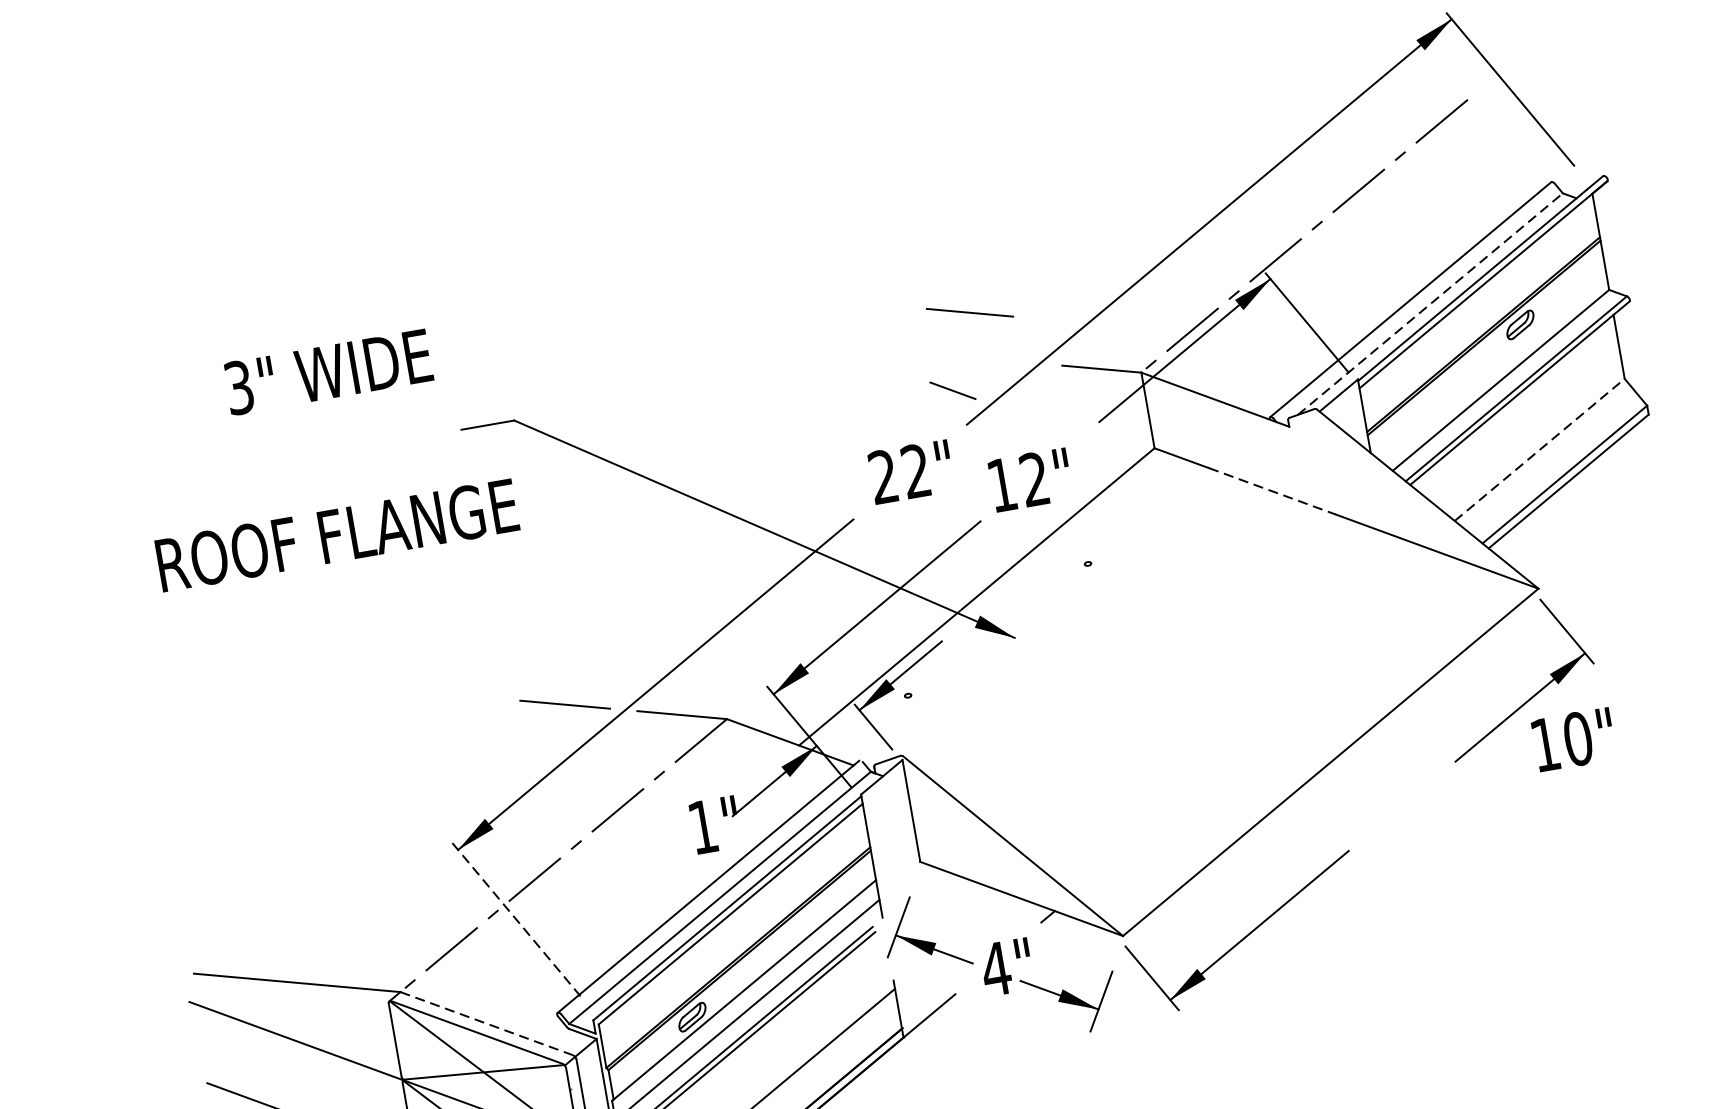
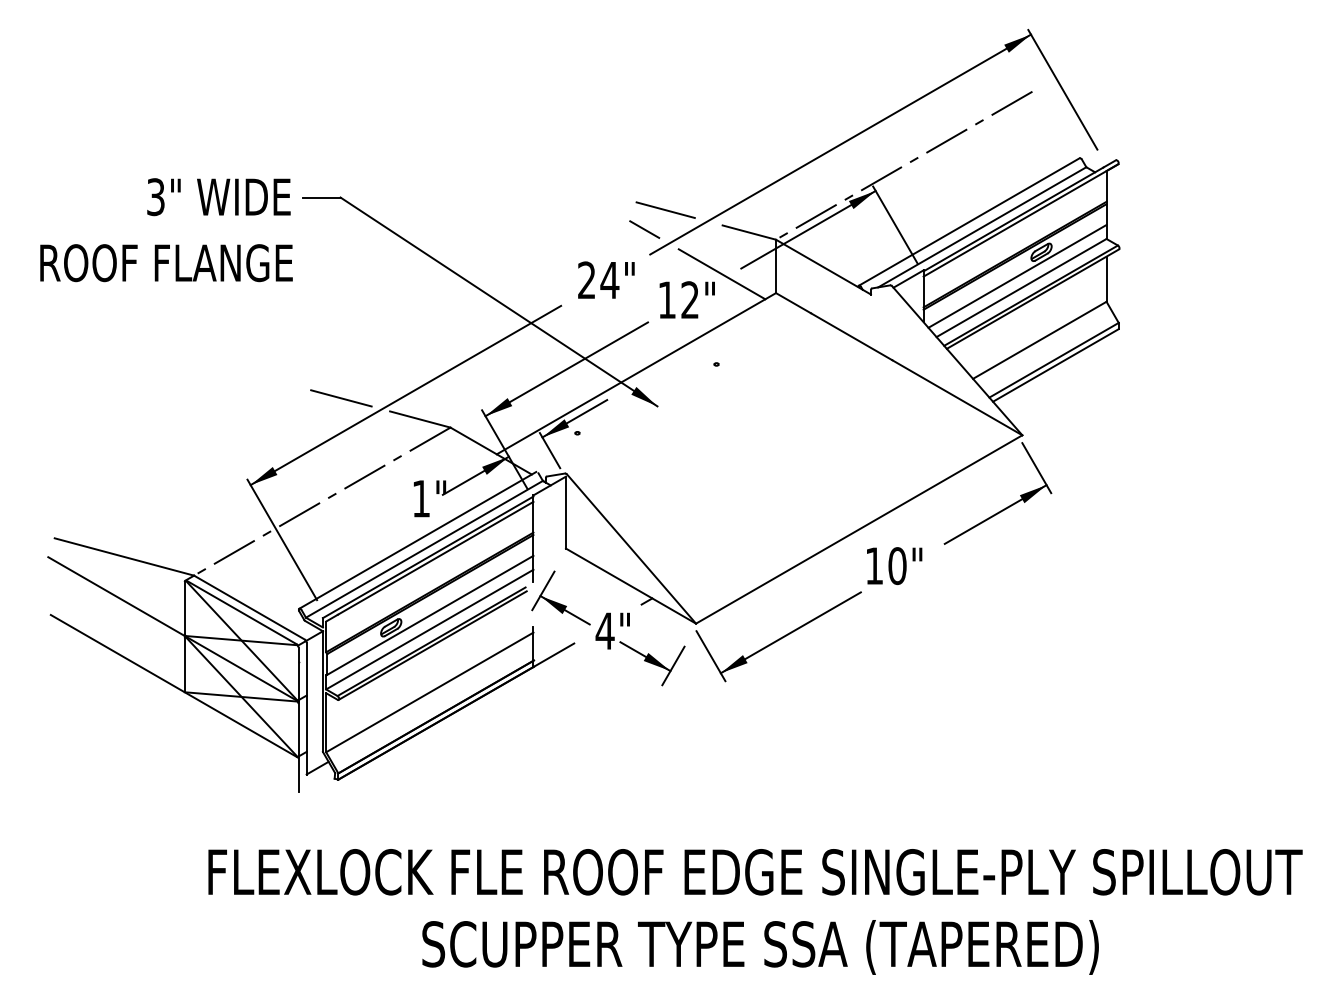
line: (1430, 304) -> (982, 227), dashed -> solid
line: (969, 311) -> (665, 209), moved
line: (1492, 365) -> (1017, 276), added
text: (327, 372) -> (218, 197), moved
line: (1072, 435) -> (721, 274), added
line: (1540, 449) -> (1040, 340), dashed -> solid
text: (915, 470) -> (609, 279), 22" -> 24"
line: (1272, 491) -> (851, 336), dashed -> solid
text: (337, 535) -> (166, 263), moved
text: (1573, 738) -> (894, 565), moved
line: (516, 919) -> (282, 539), dashed -> solid
line: (486, 1023) -> (249, 607), dashed -> solid

